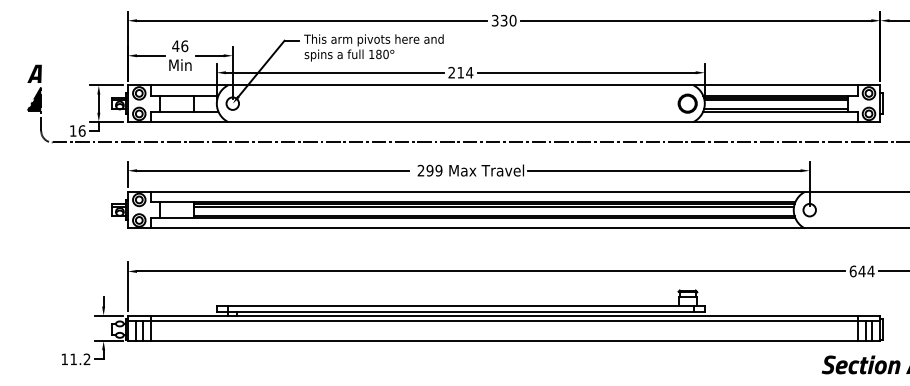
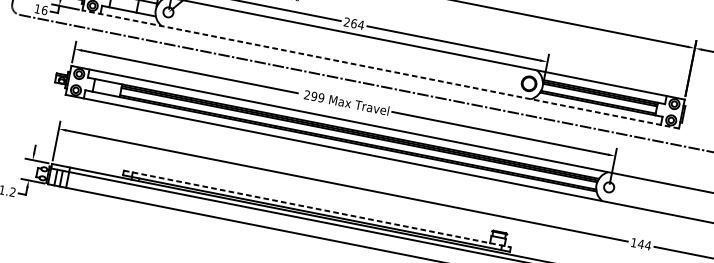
text: (460, 72) -> (353, 23), 214 -> 264
line: (503, 121) -> (380, 69), solid -> dashed
text: (852, 271) -> (633, 242), 644 -> 144
line: (460, 306) -> (317, 208), solid -> dashed

